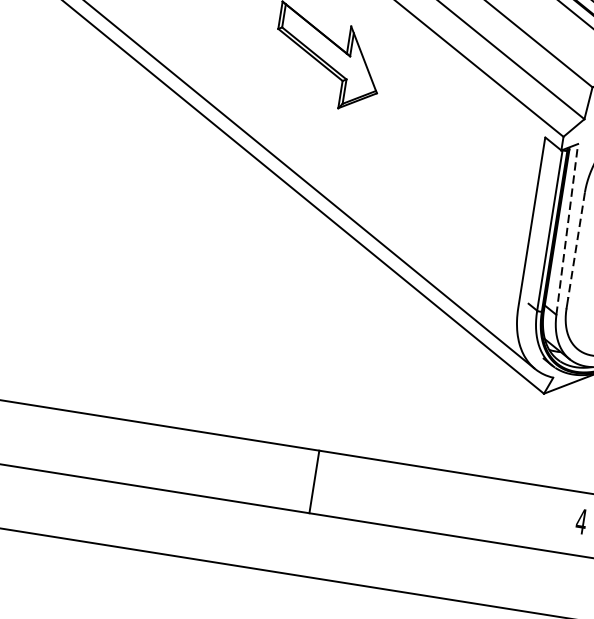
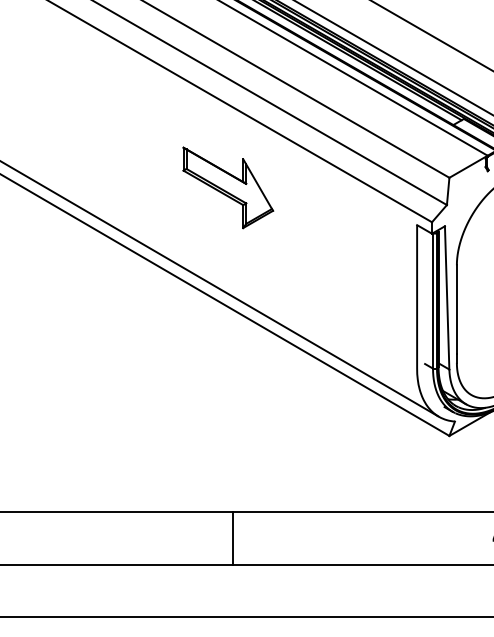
line: (567, 229) -> (447, 297), dashed -> solid
line: (575, 246) -> (456, 310), dashed -> solid
line: (314, 482) -> (233, 538), moved

